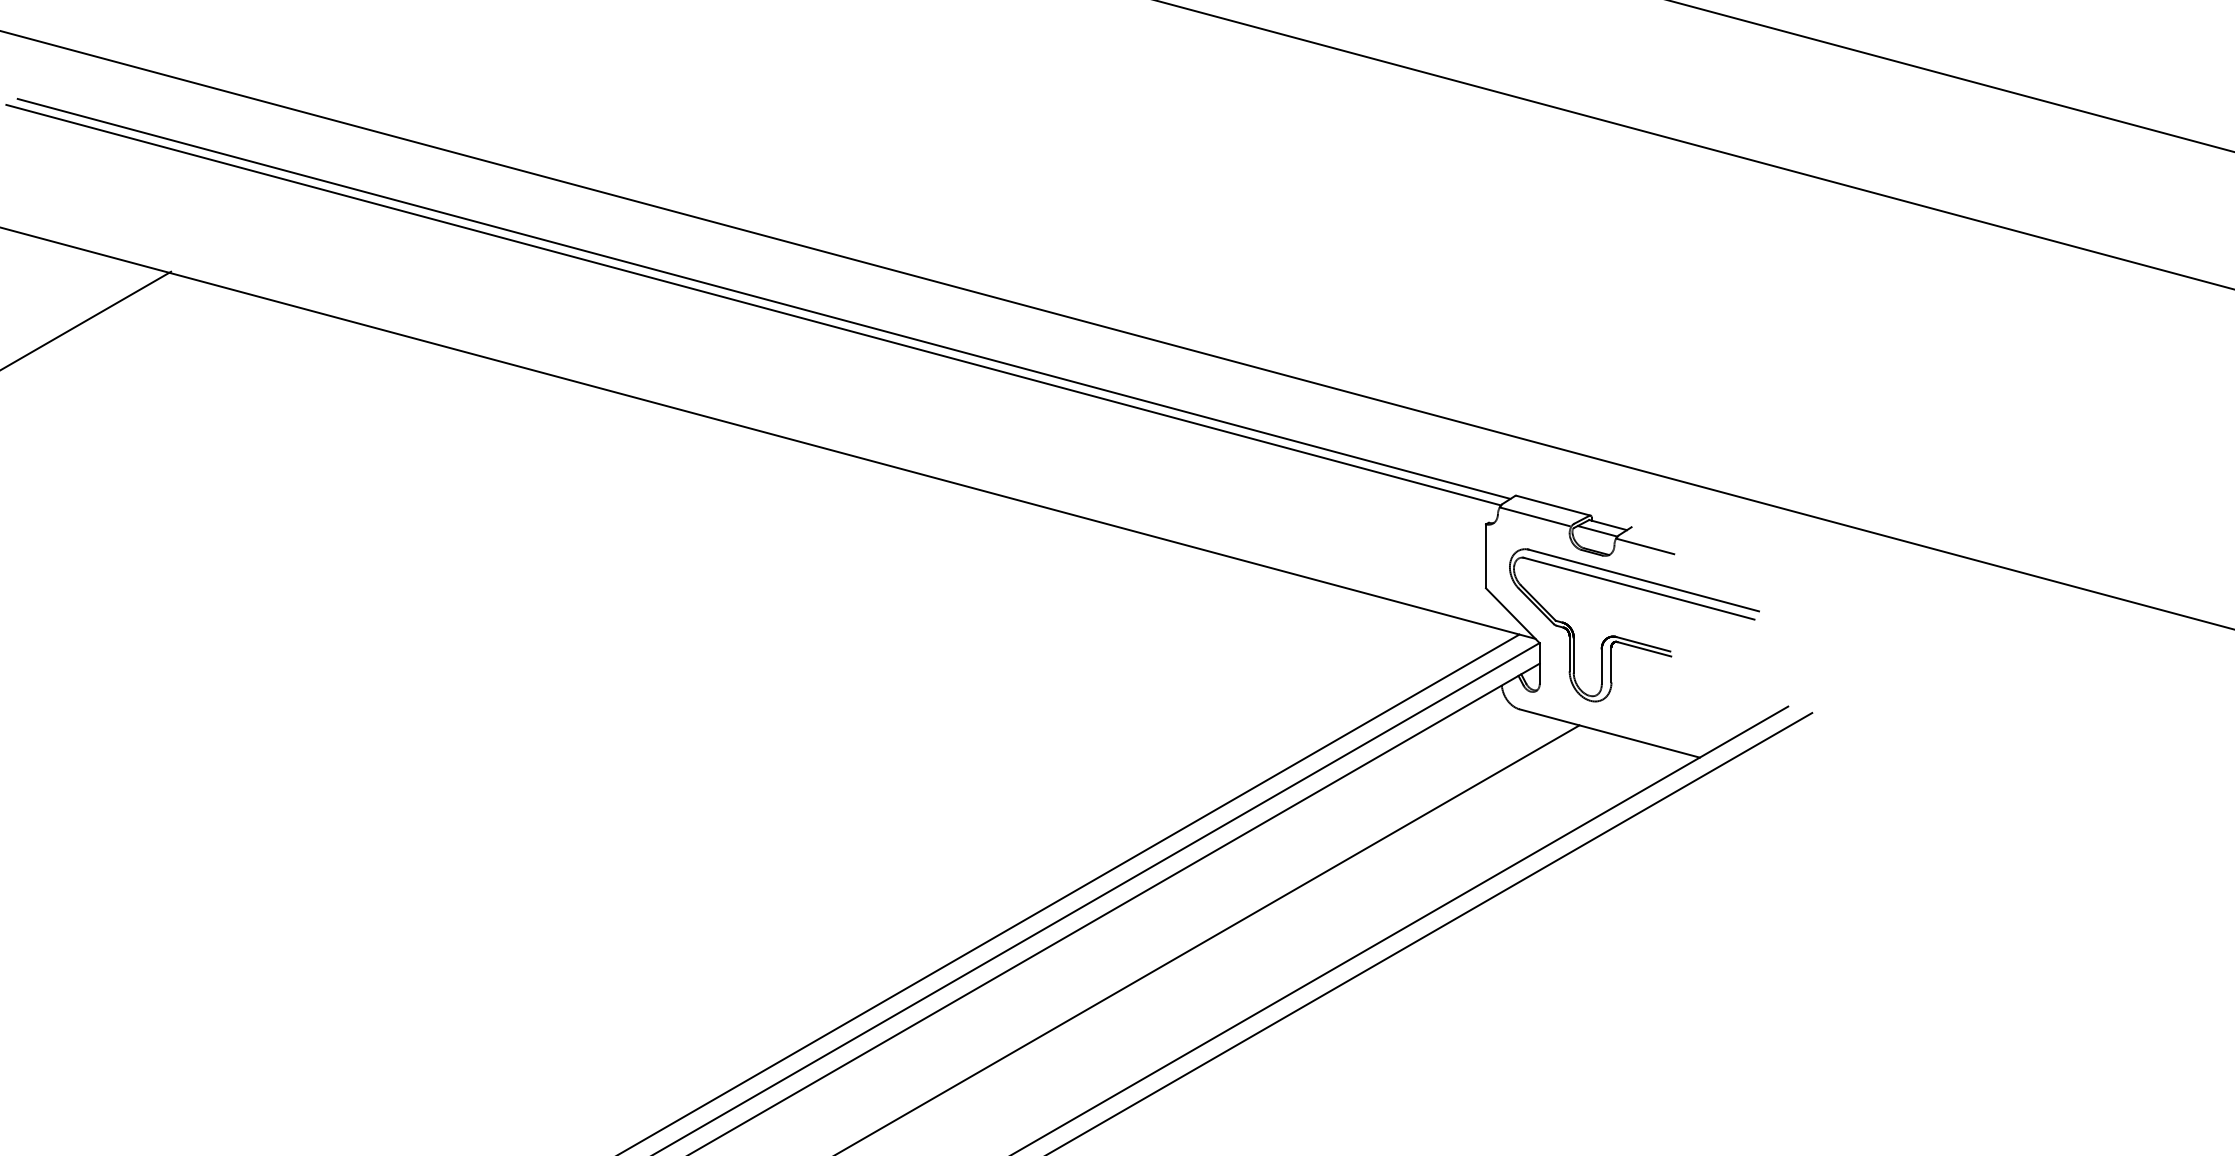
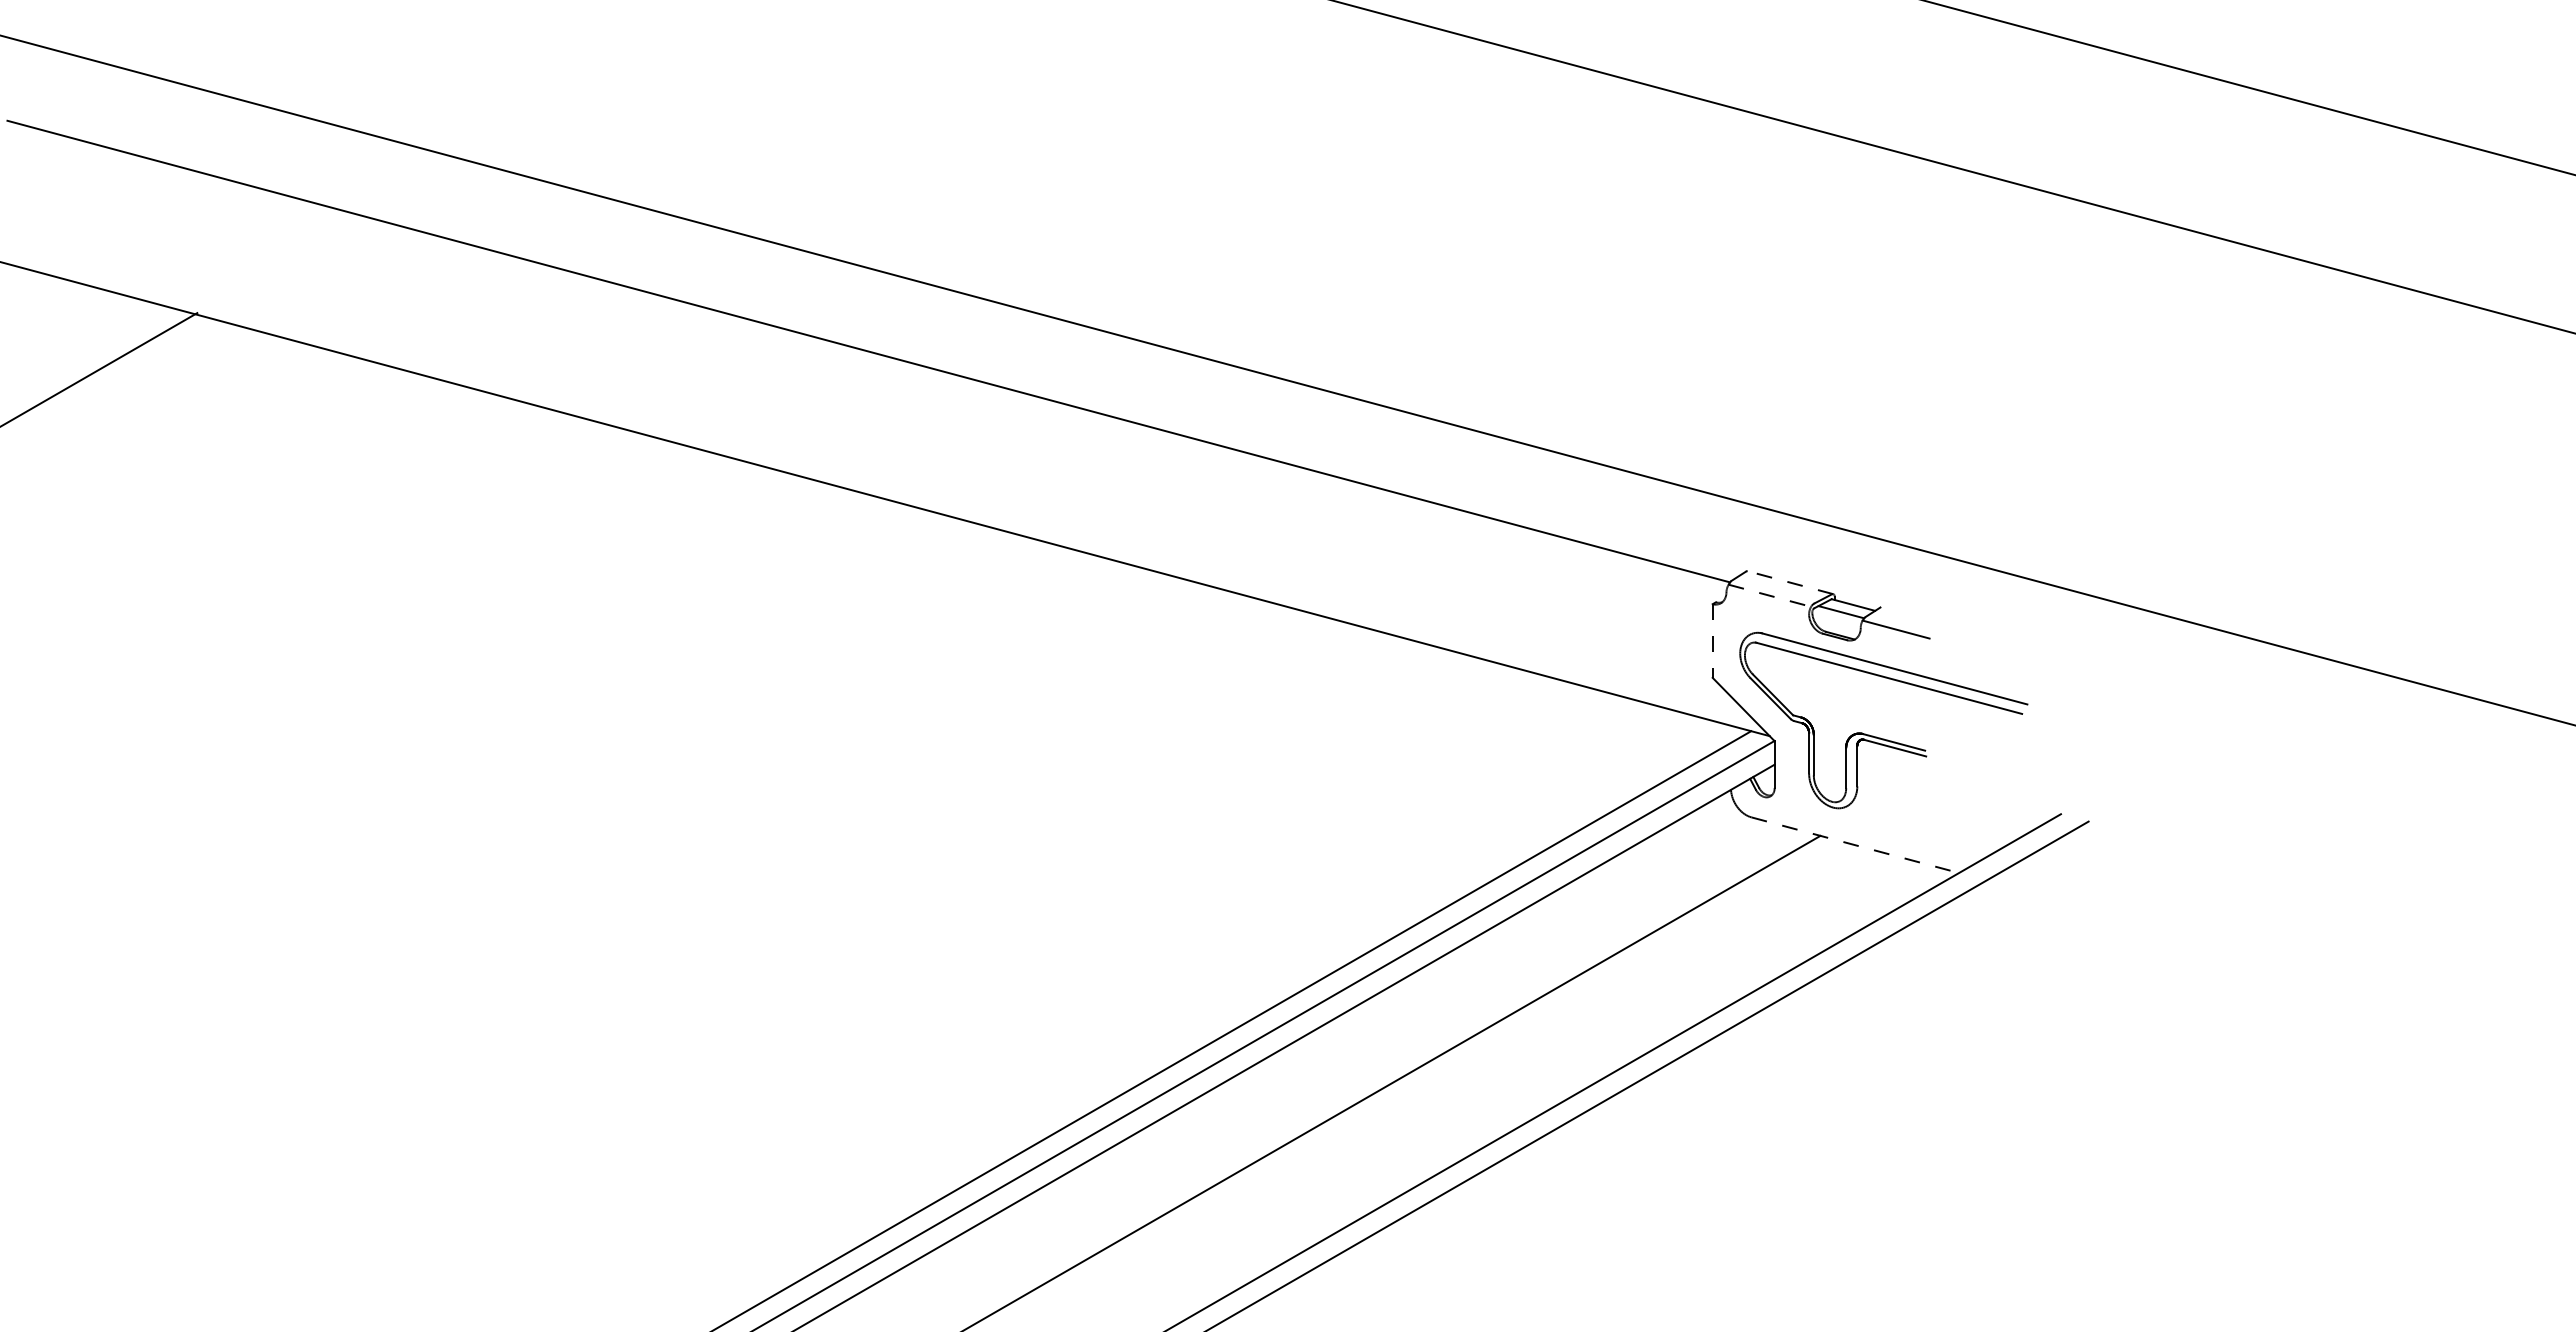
line: (763, 298) -> (880, 343), removed
line: (1553, 505) -> (1790, 582), solid -> dashed
line: (1534, 516) -> (1768, 595), solid -> dashed
line: (1485, 556) -> (1712, 641), solid -> dashed
line: (1609, 733) -> (1855, 845), solid -> dashed

